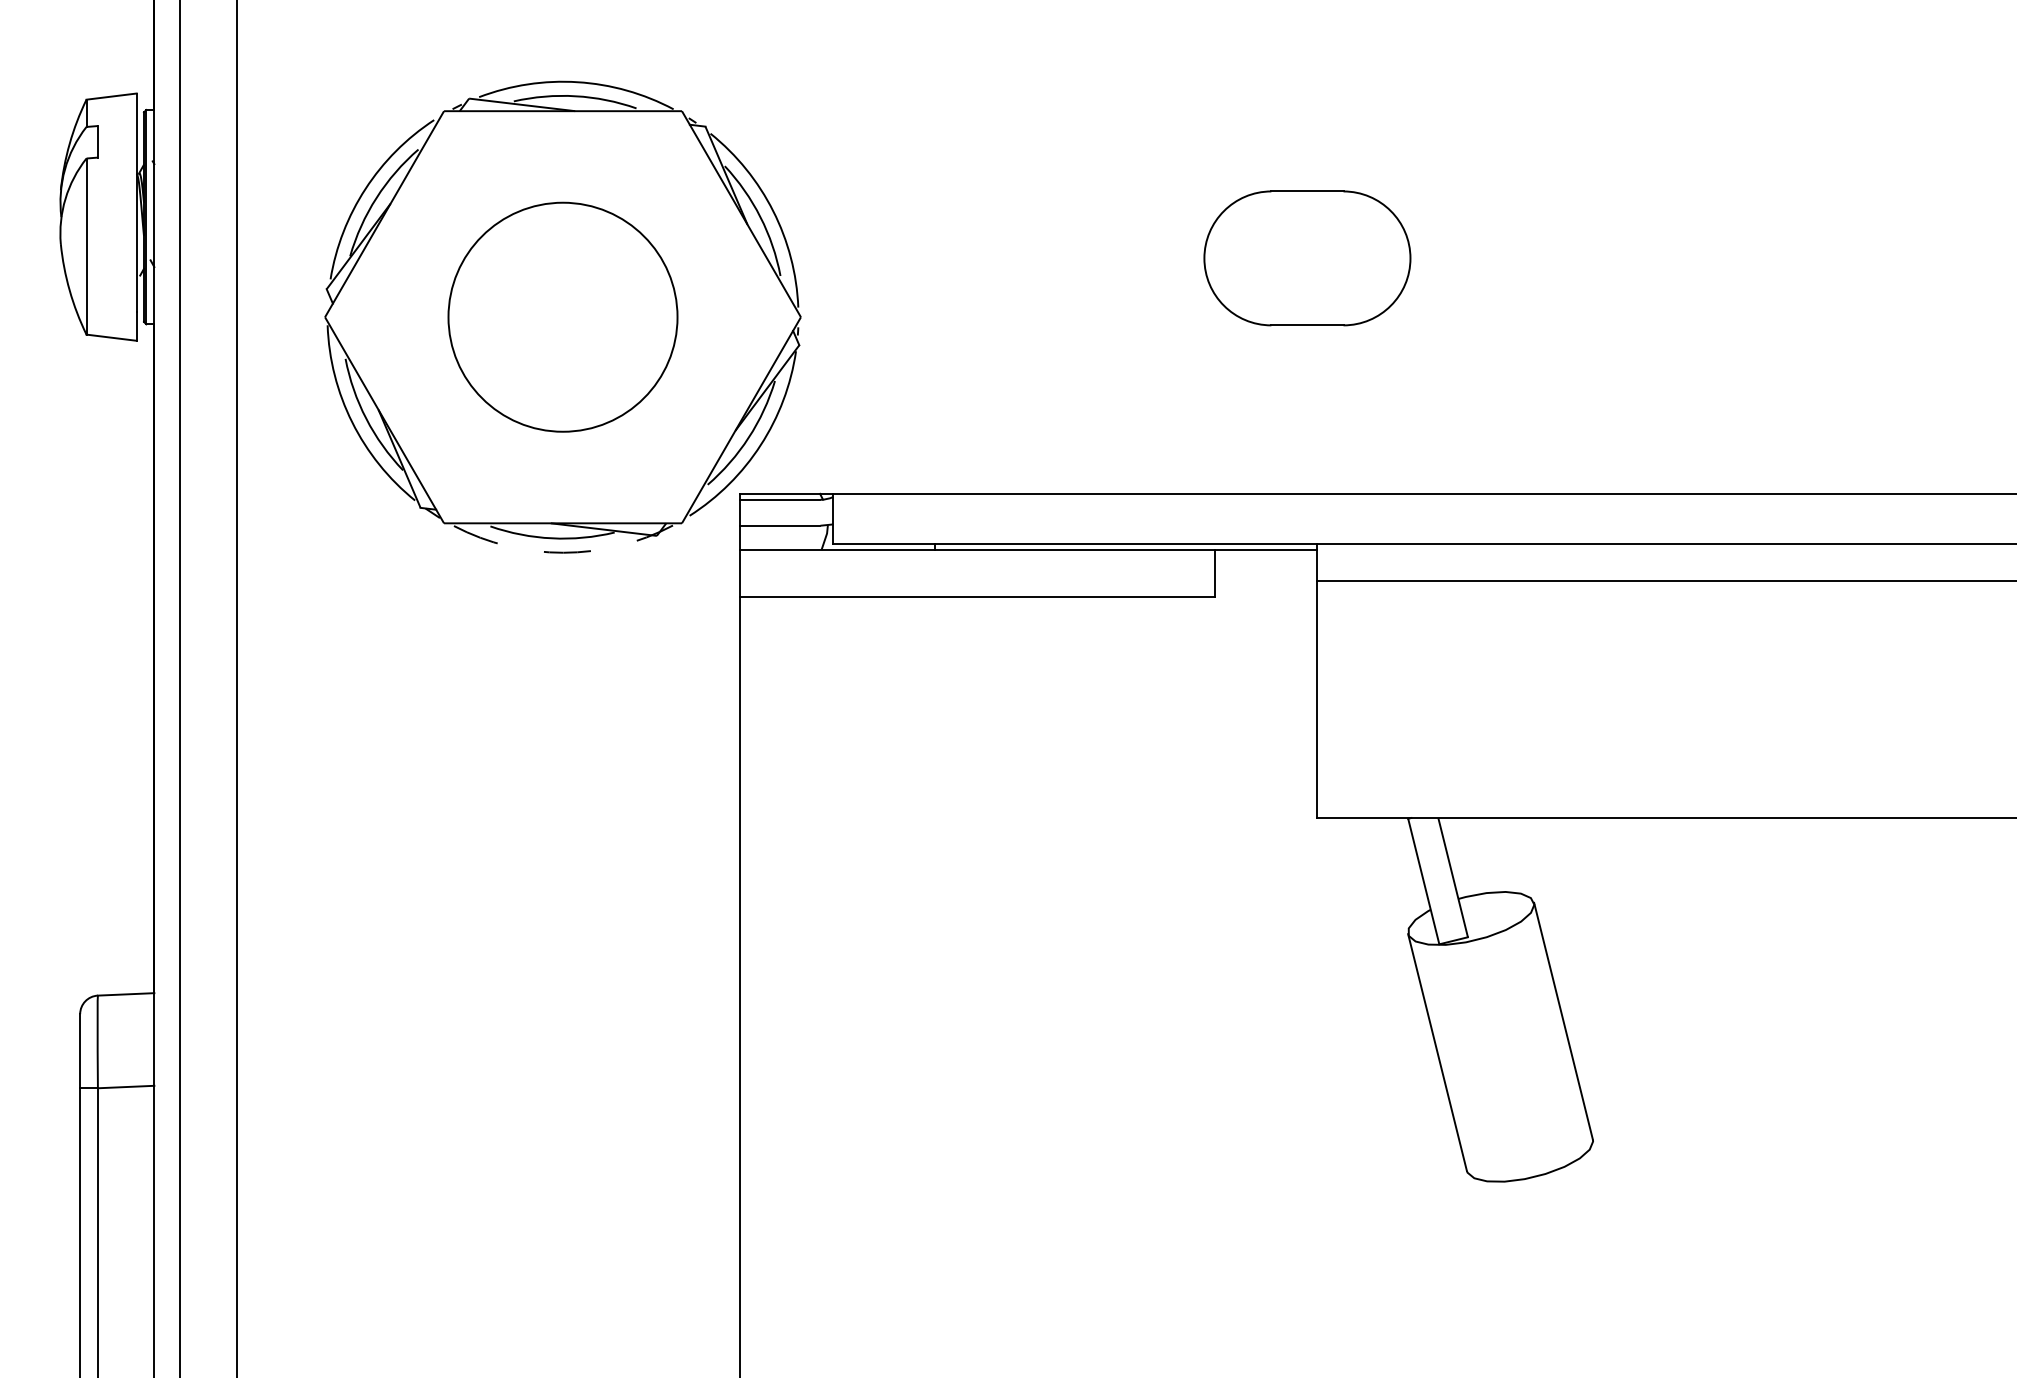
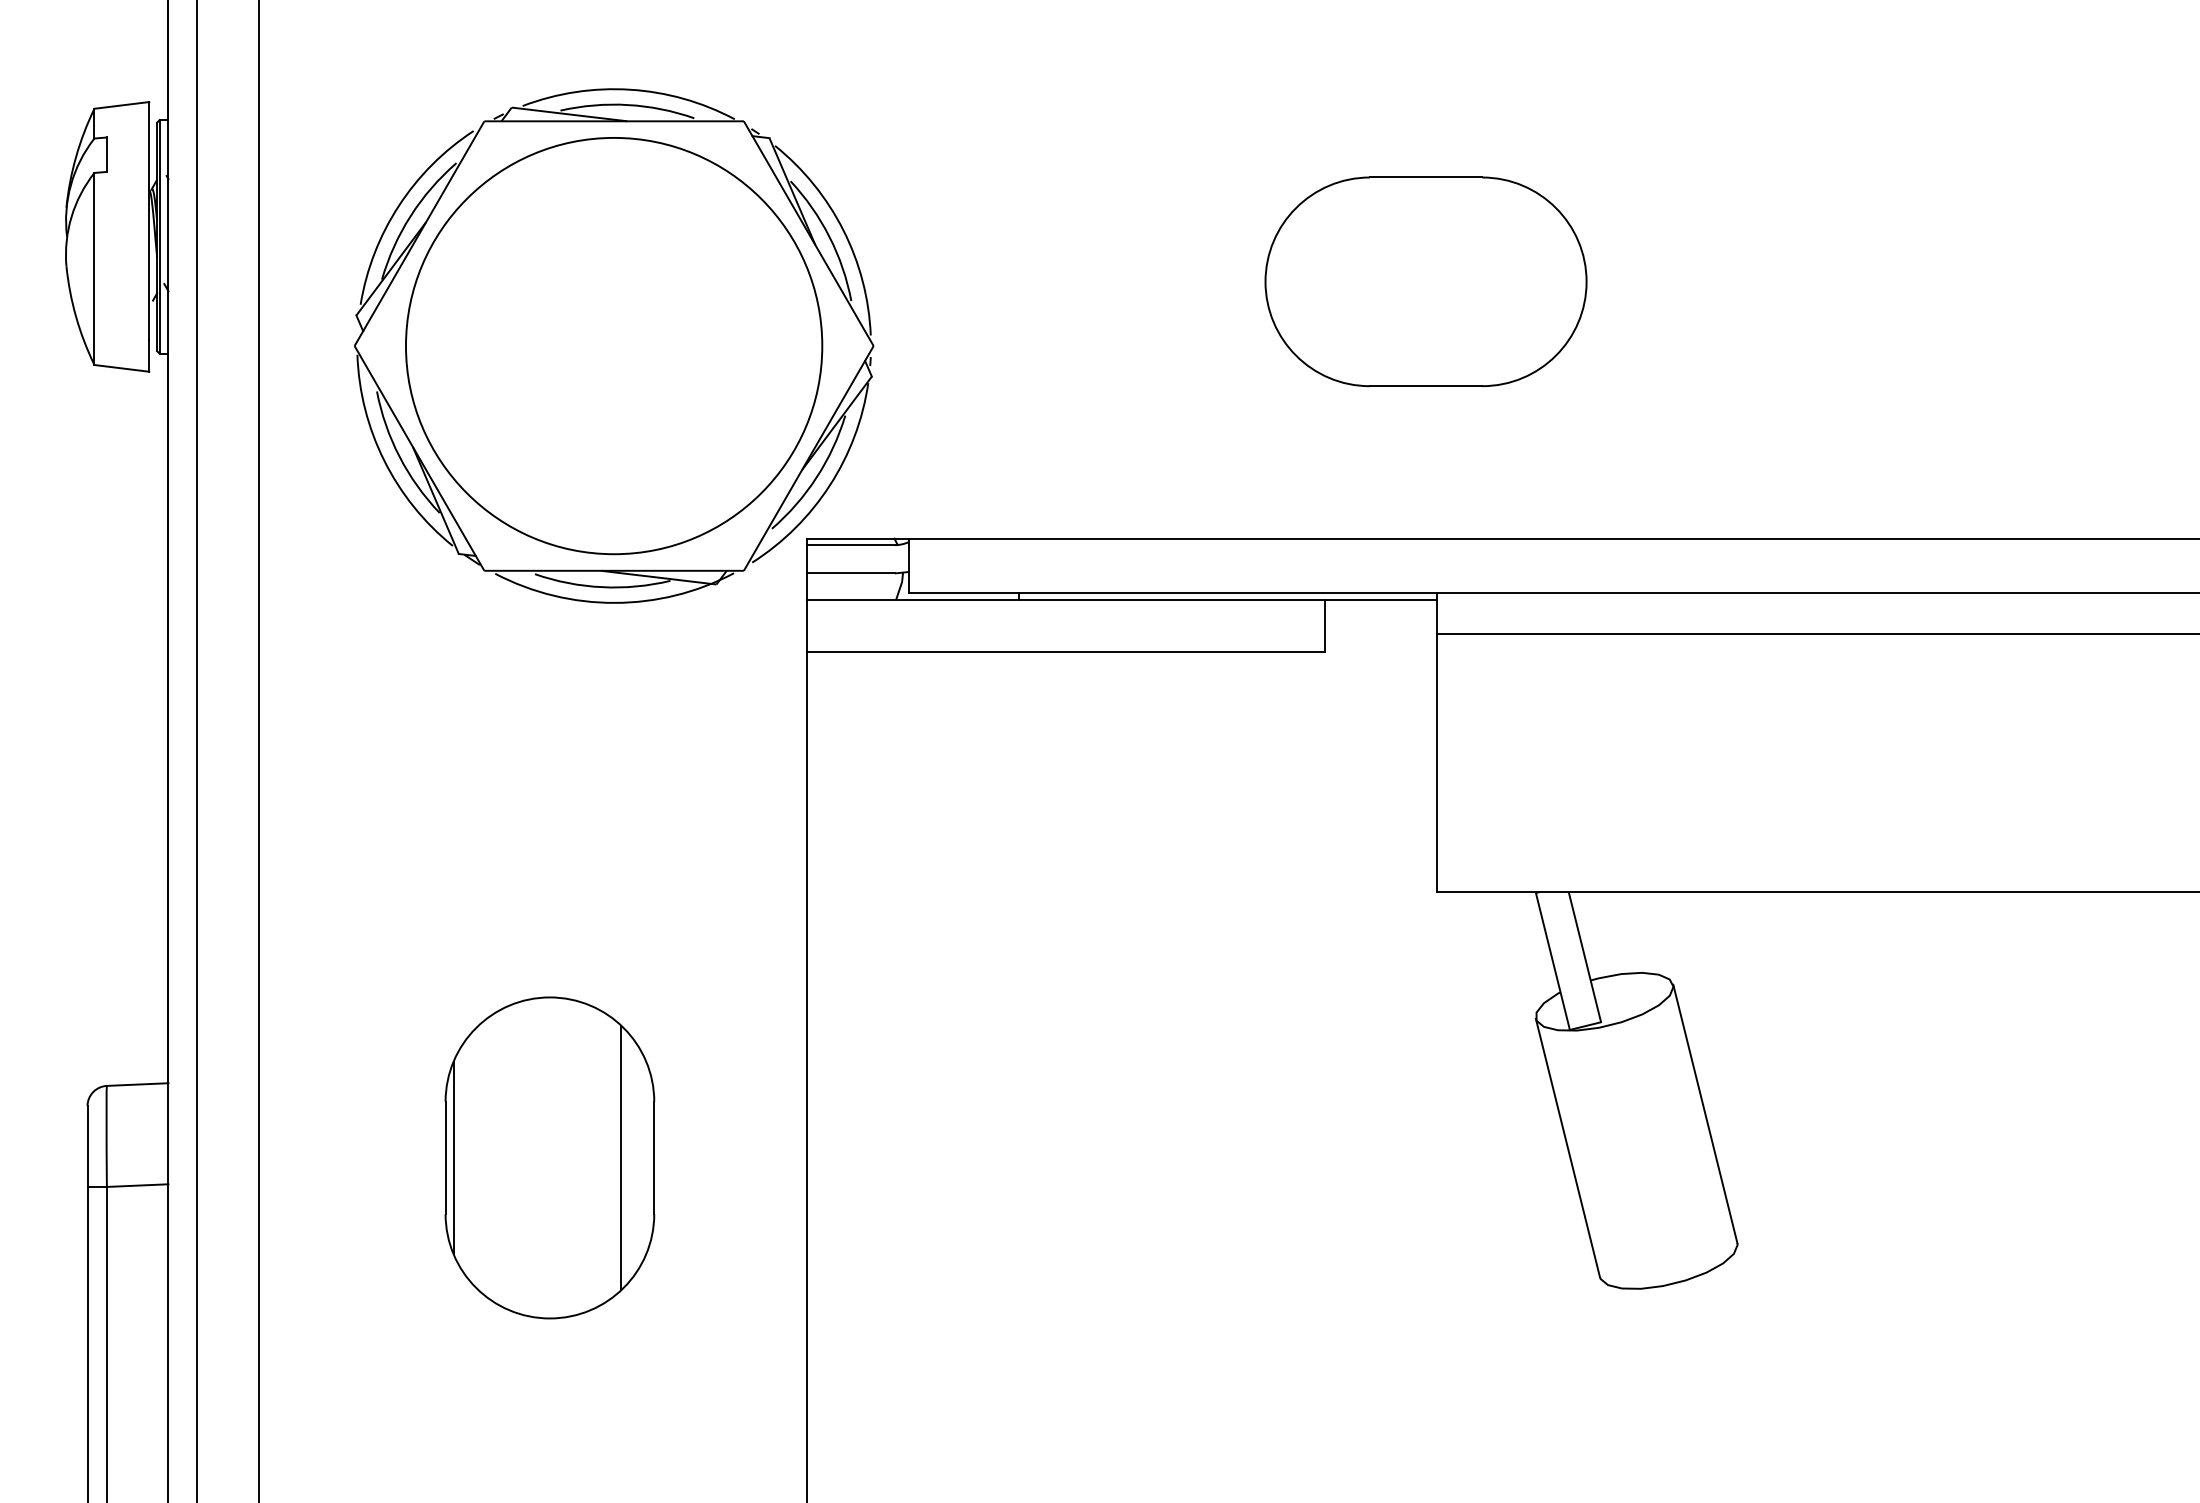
part: (1306, 258) -> (1425, 281), size x1.43
circle: (562, 316) -> (613, 345), size x1.67
arc: (563, 552) -> (614, 602), dashed -> solid
part: (503, 1061) -> (549, 1157), added

